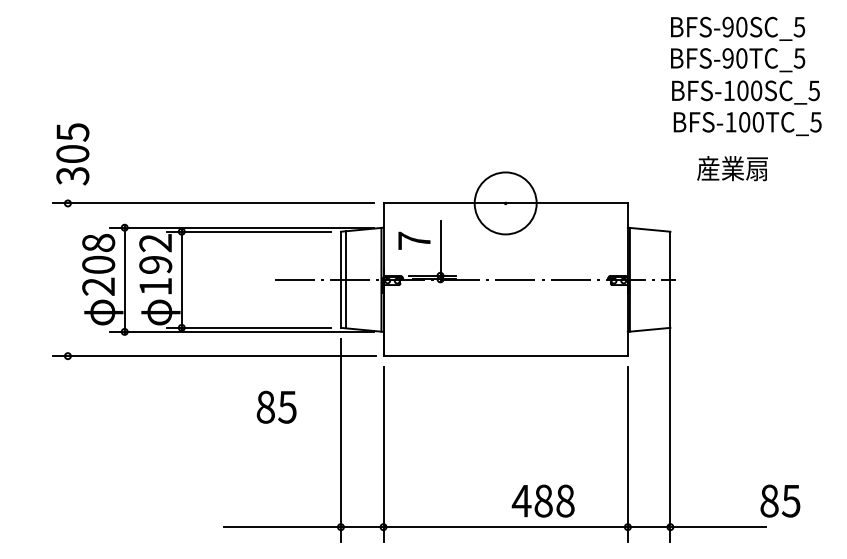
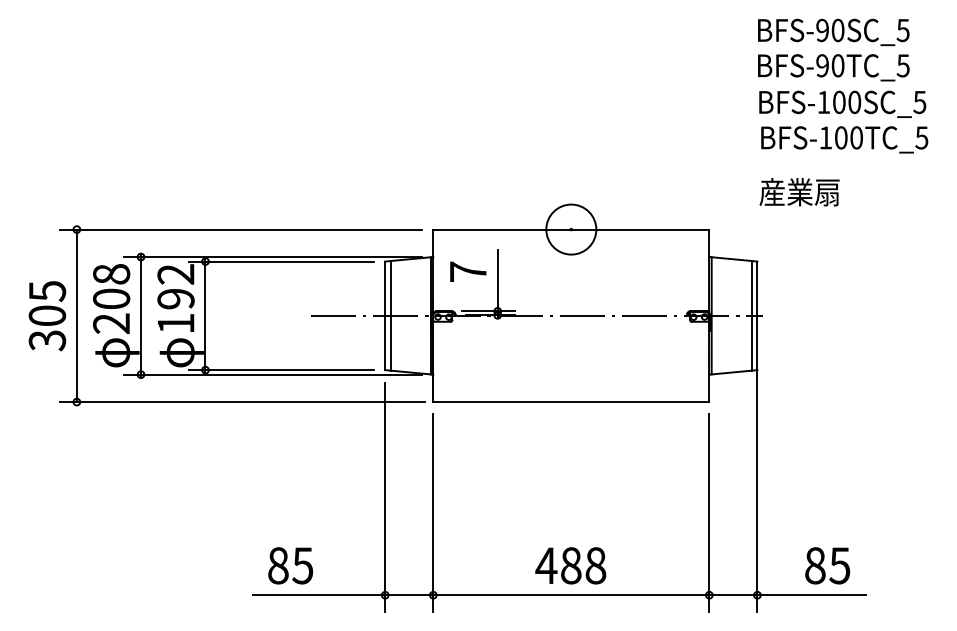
text: (72, 154) -> (47, 316), moved
text: (732, 168) -> (799, 192), moved
circle: (505, 203) -> (571, 229), size x0.71
line: (67, 279) -> (76, 315), added
line: (666, 279) -> (752, 315), added
text: (276, 406) -> (290, 565), moved
text: (543, 500) -> (570, 565), moved
text: (780, 500) -> (827, 565), moved

